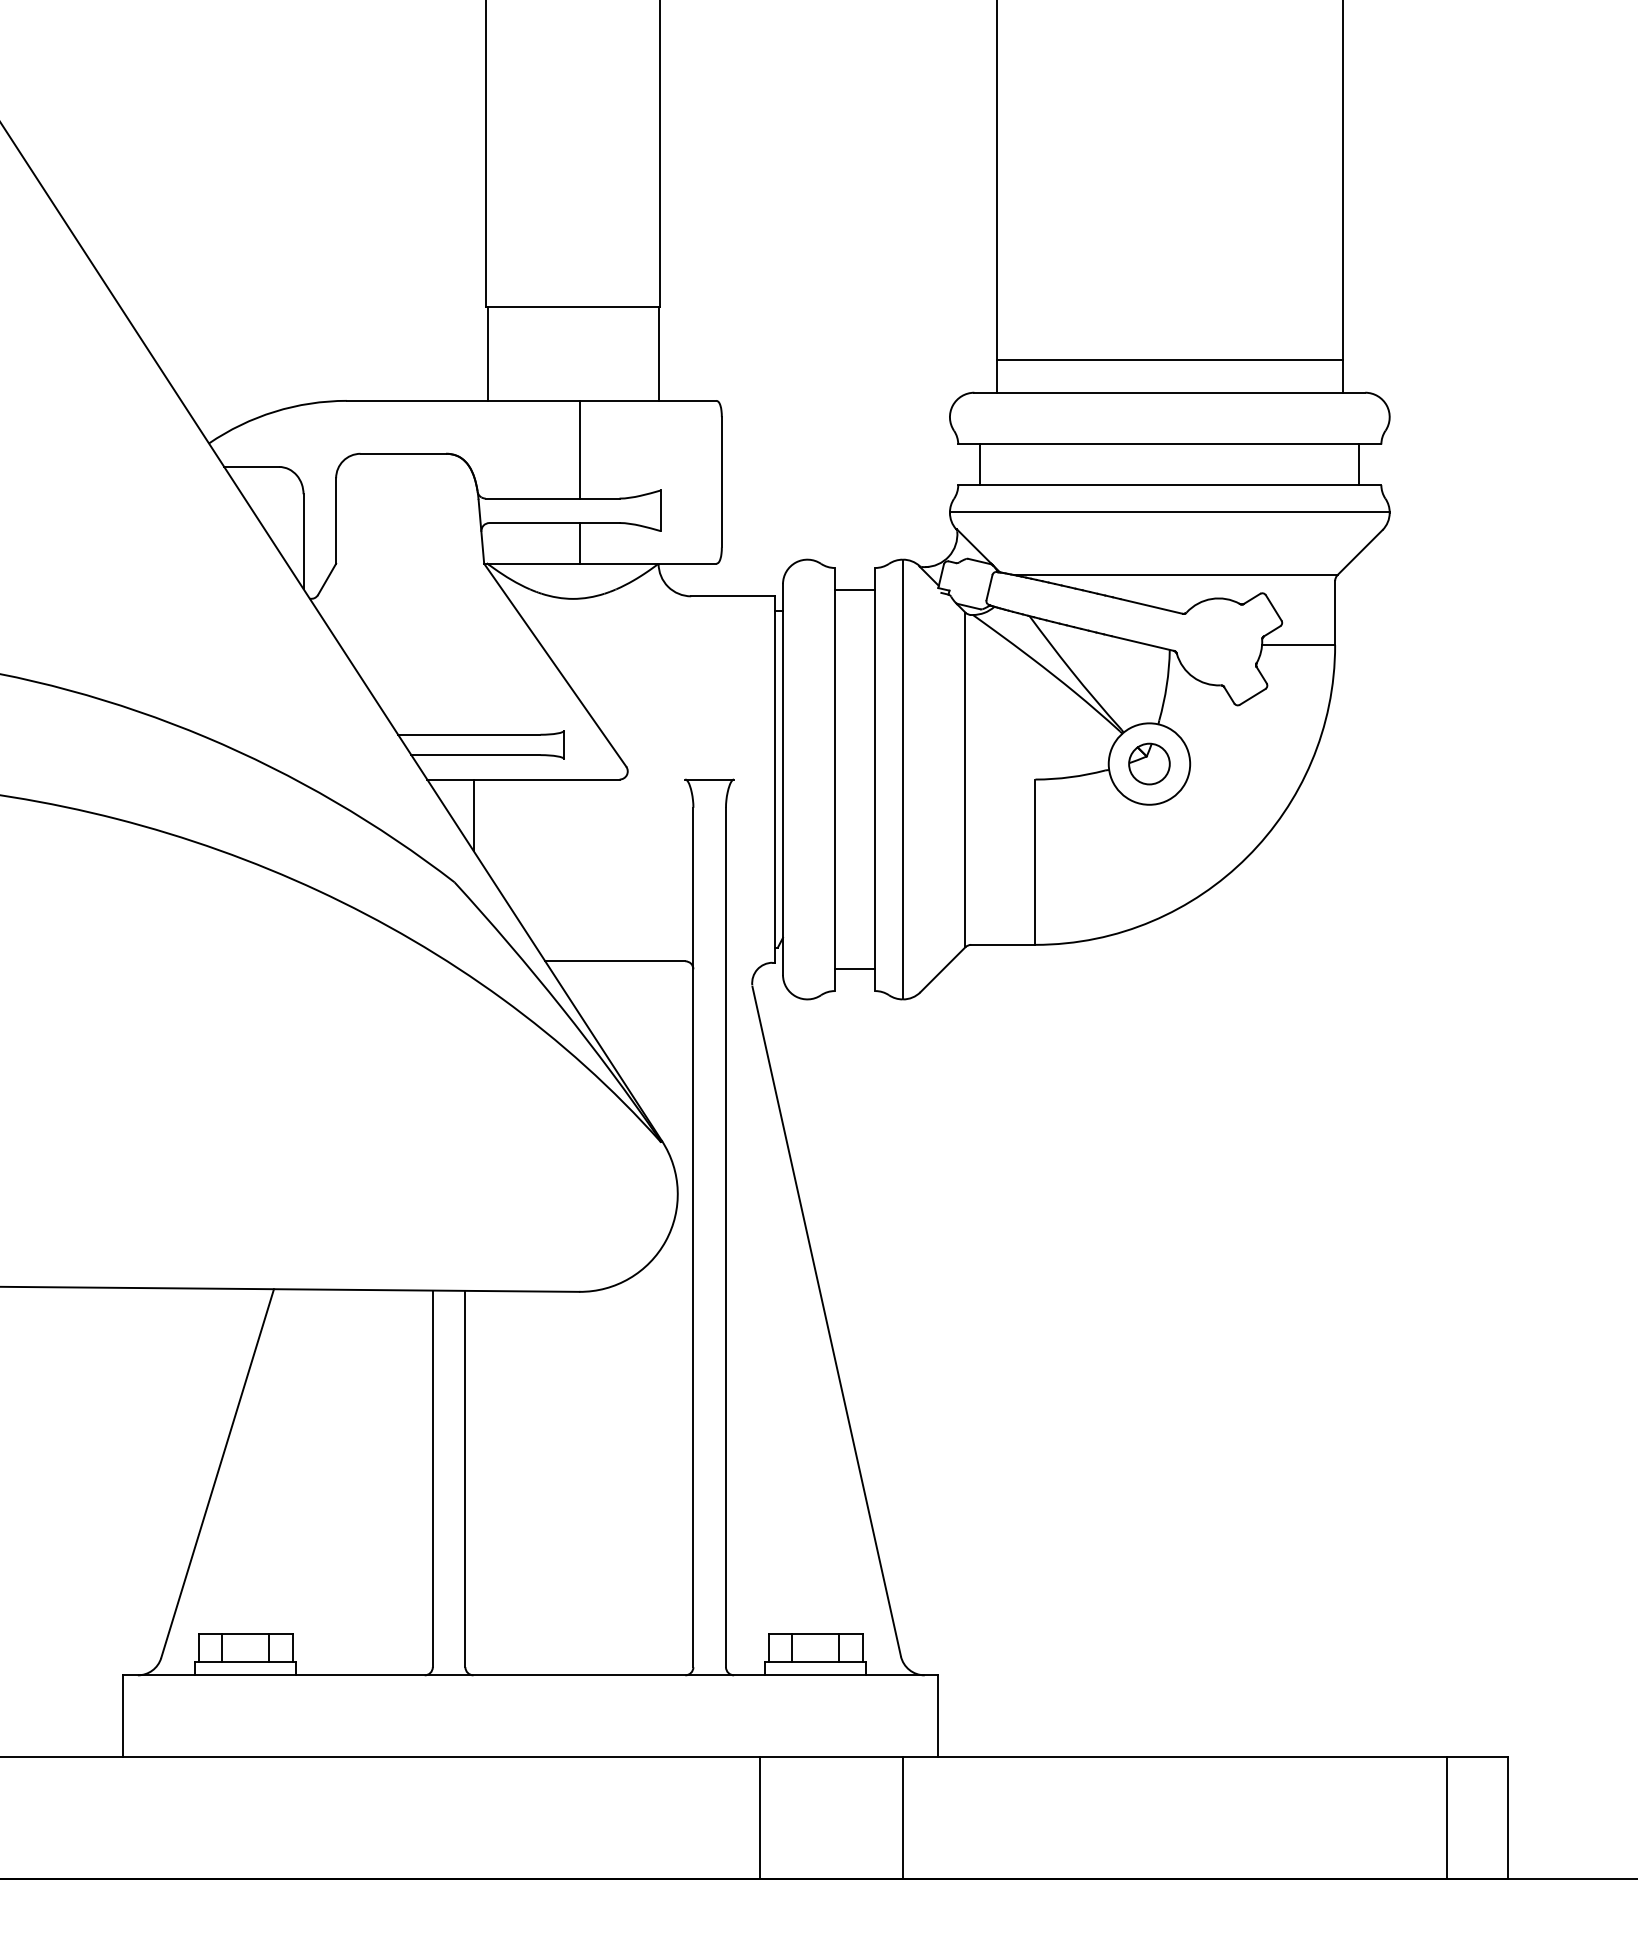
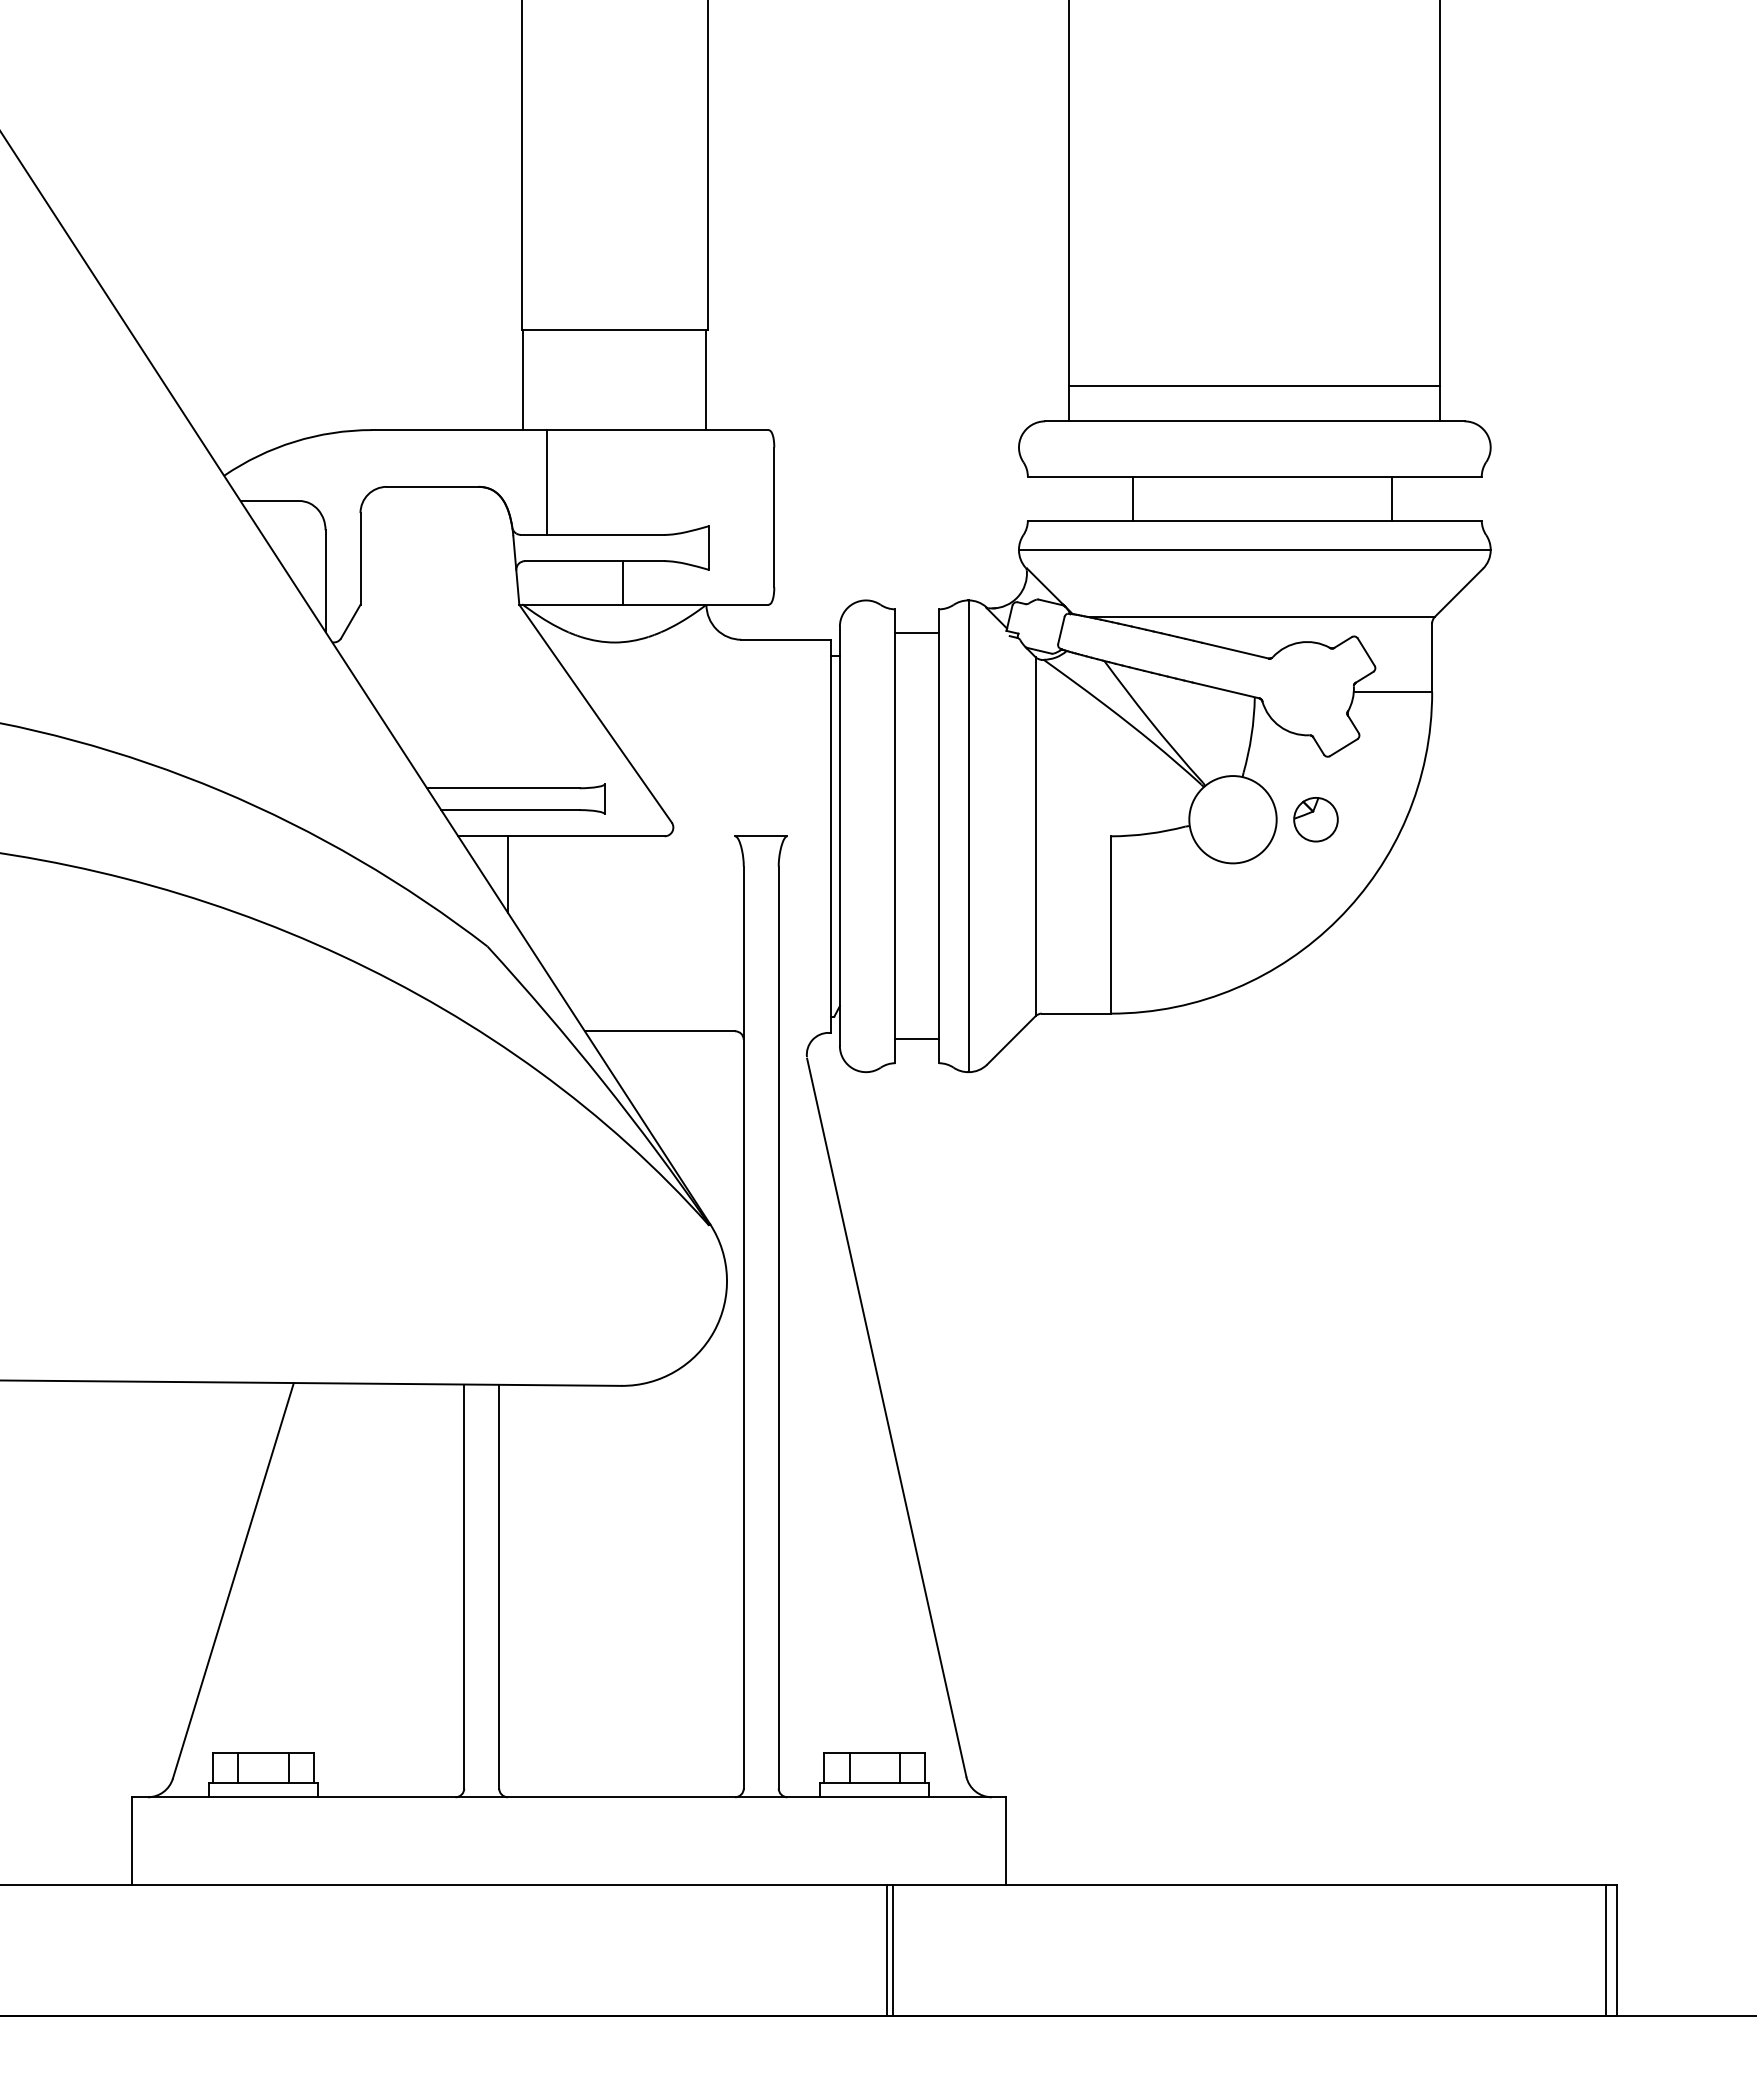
line: (580, 449) -> (546, 482), moved
line: (980, 464) -> (1132, 498), moved
line: (1358, 464) -> (1391, 498), moved
part: (1148, 763) -> (1315, 819), moved
line: (760, 1817) -> (886, 1949), moved
line: (902, 1817) -> (893, 1949), moved
line: (1446, 1817) -> (1605, 1949), moved

